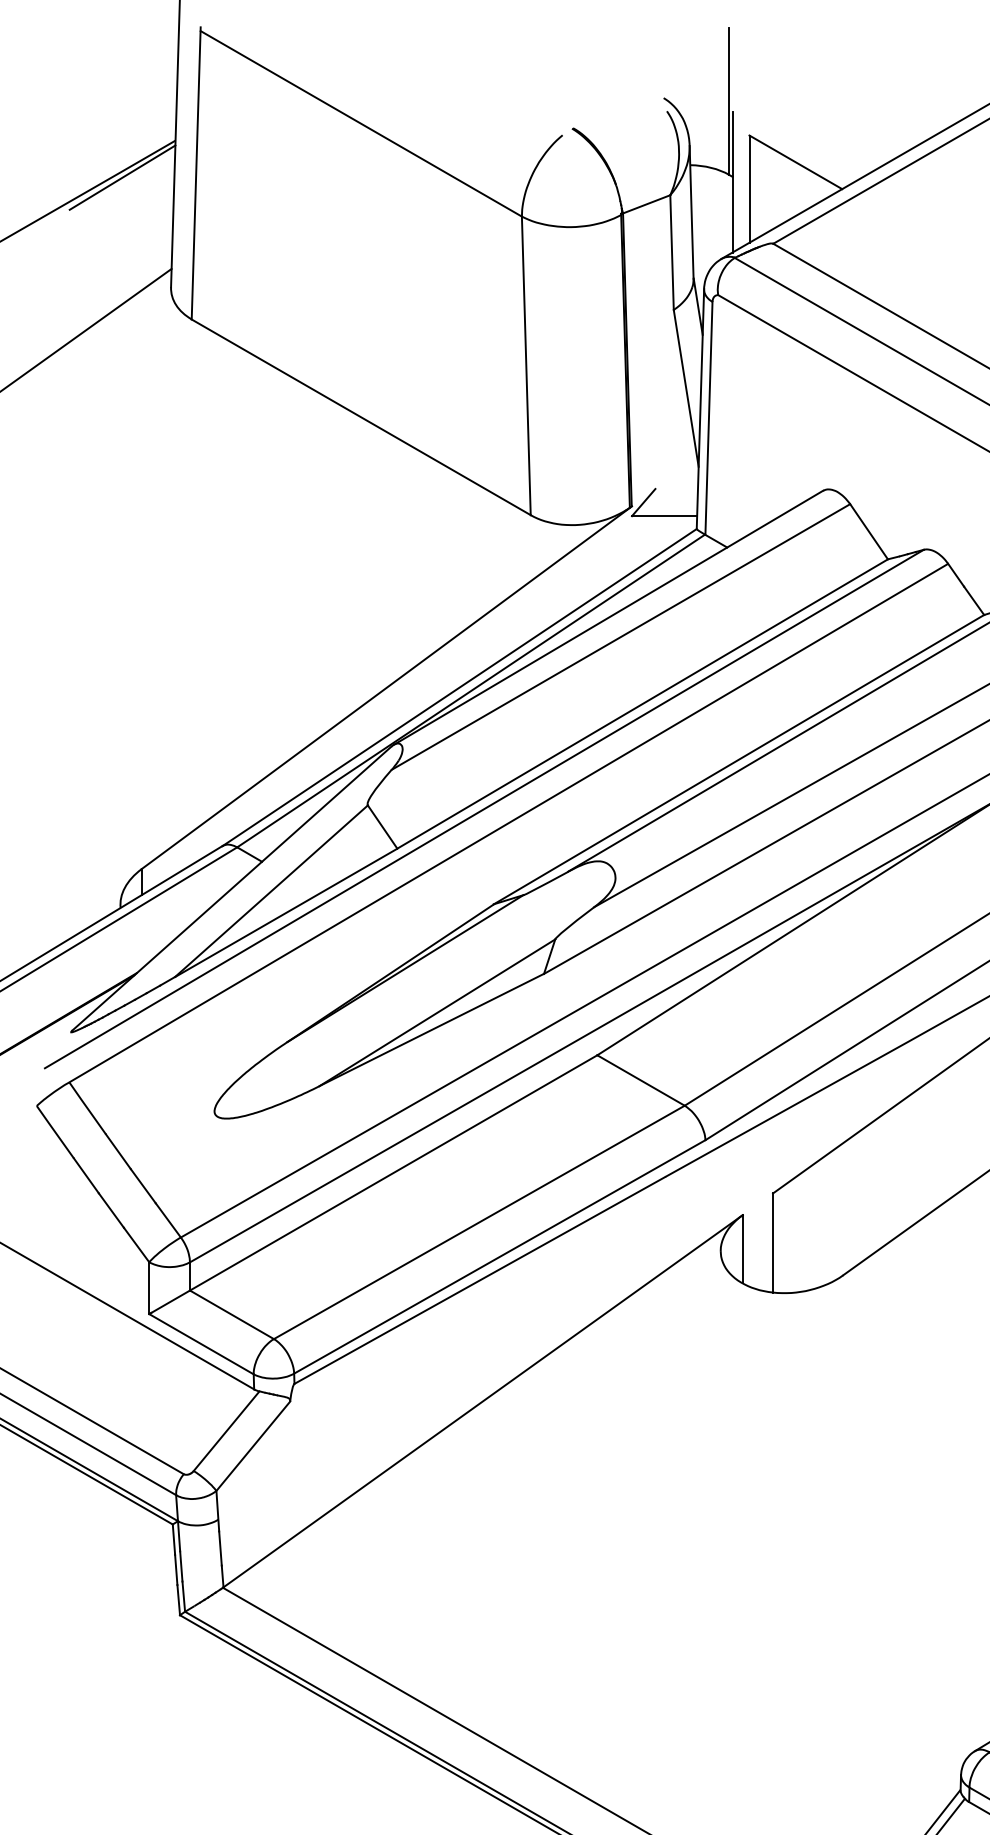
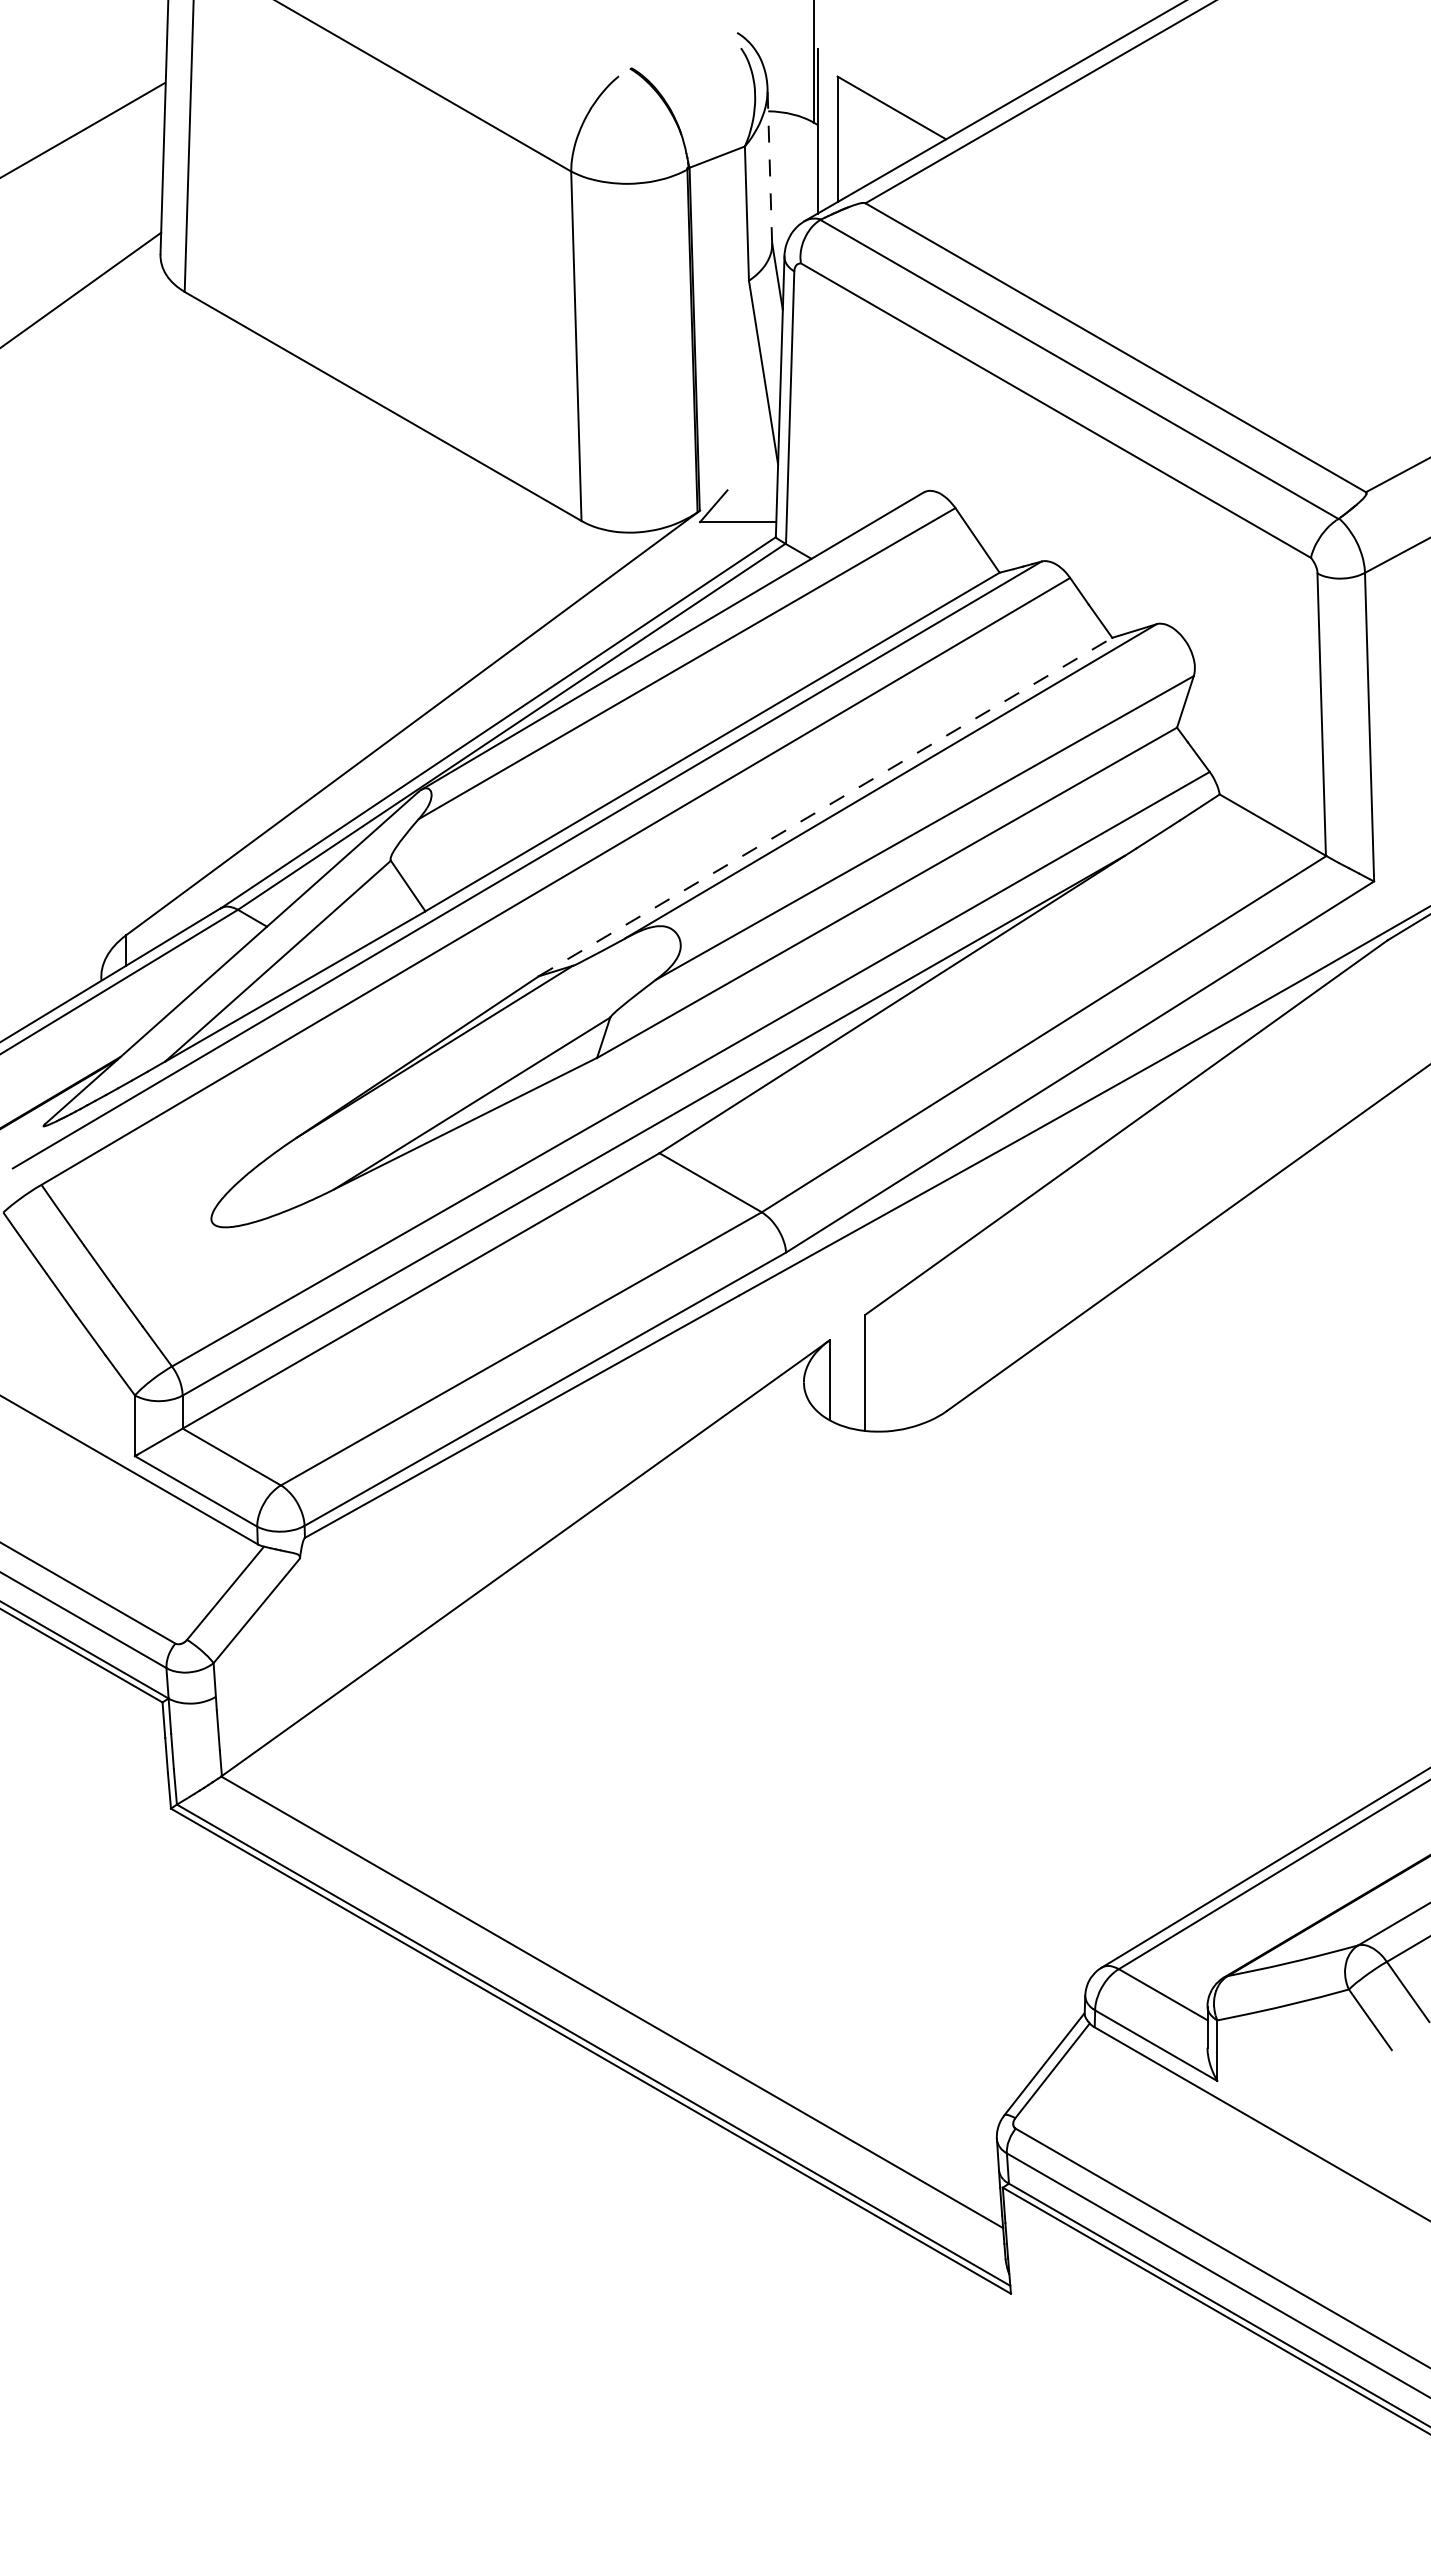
line: (122, 177) -> (103, 125), removed
line: (691, 212) -> (769, 166), solid -> dashed
line: (739, 759) -> (825, 806), solid -> dashed

